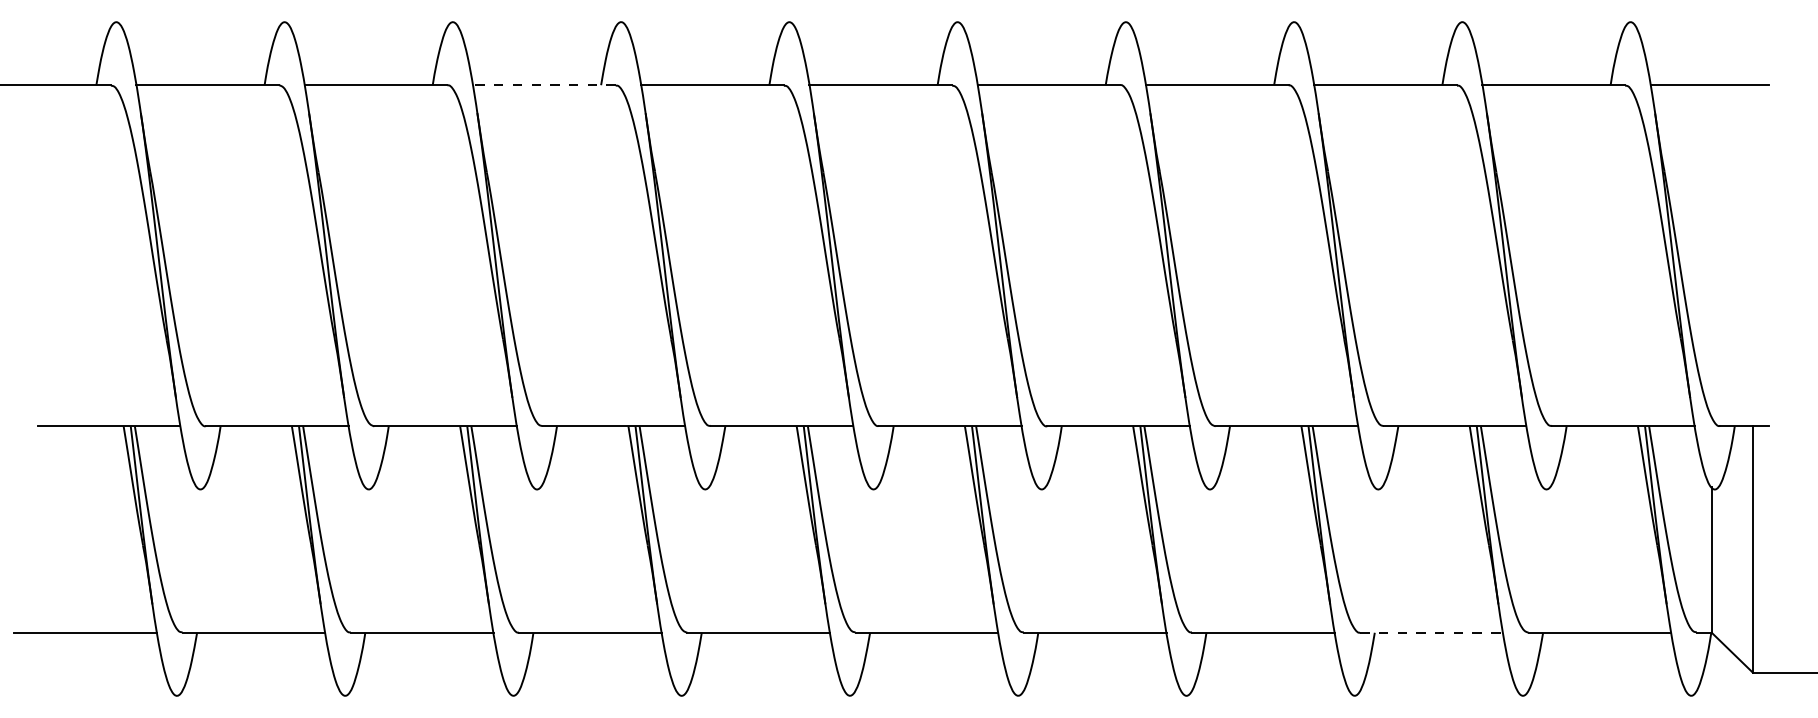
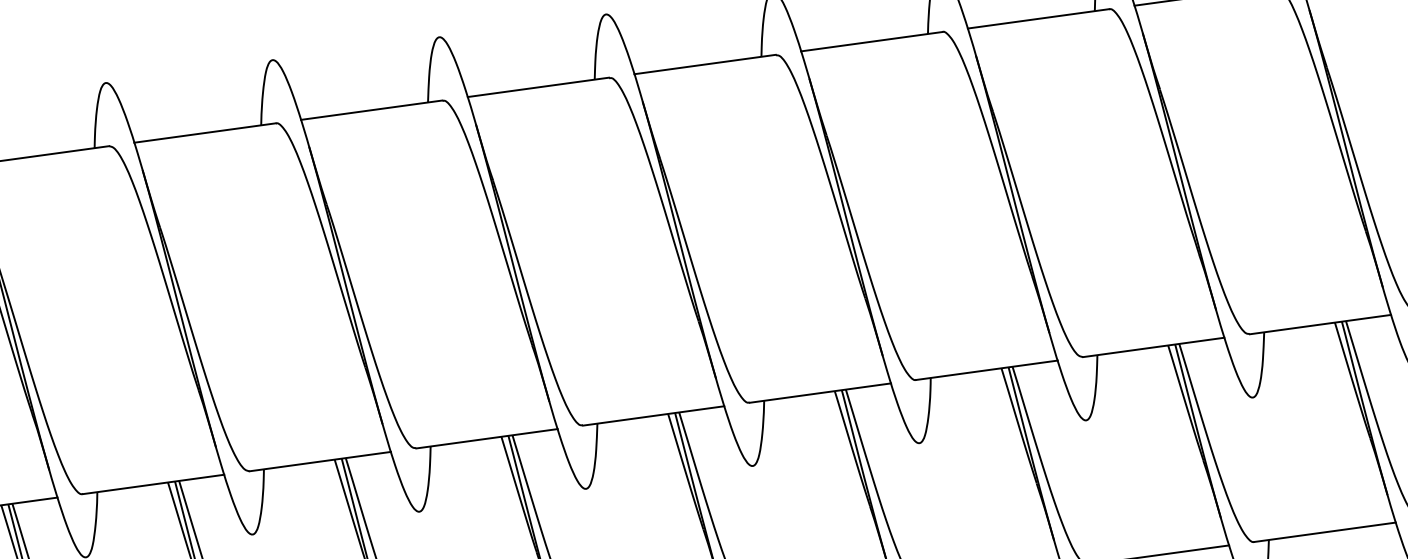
line: (543, 85) -> (370, 110), dashed -> solid
line: (1432, 632) -> (1325, 531), dashed -> solid

